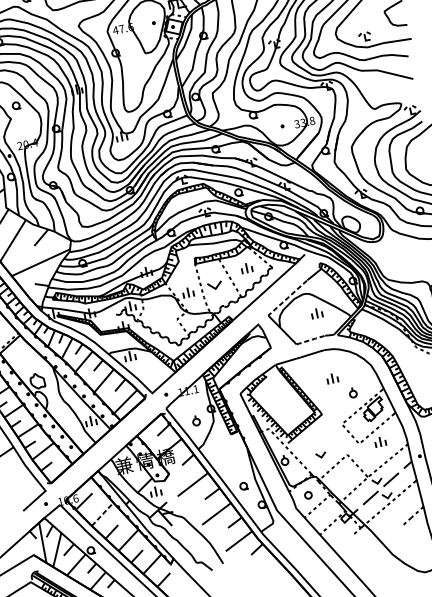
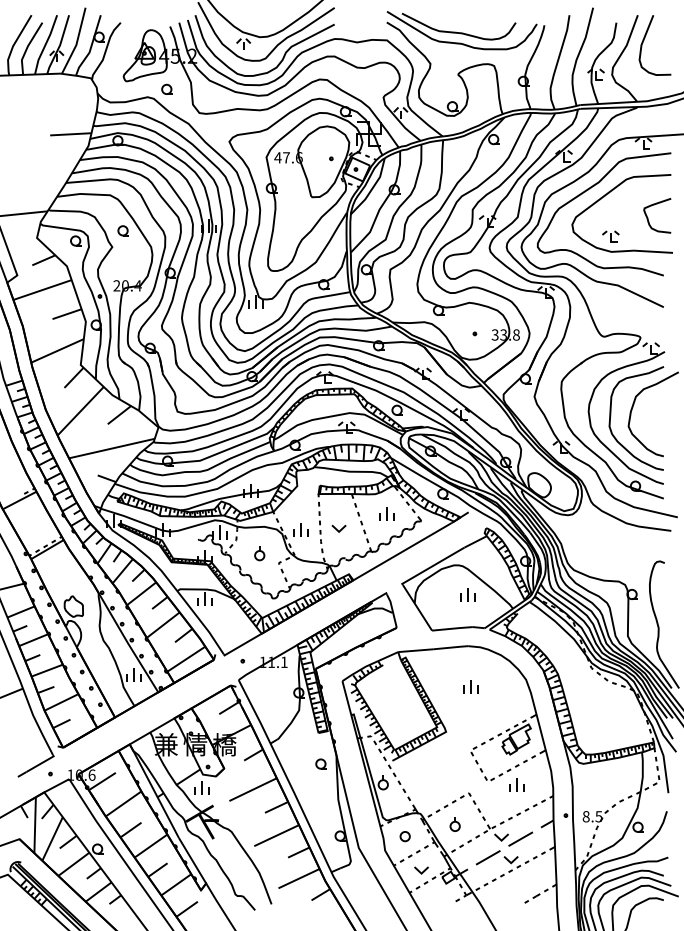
part: (214, 285) -> (338, 528), size x0.71
line: (287, 298) -> (432, 566), dashed -> solid
line: (311, 339) -> (453, 628), dashed -> solid
part: (352, 392) -> (454, 824), moved
part: (196, 420) -> (259, 553), moved
part: (321, 455) -> (421, 870), moved
part: (243, 485) -> (320, 763), moved
line: (102, 514) -> (123, 803), dashed -> solid

